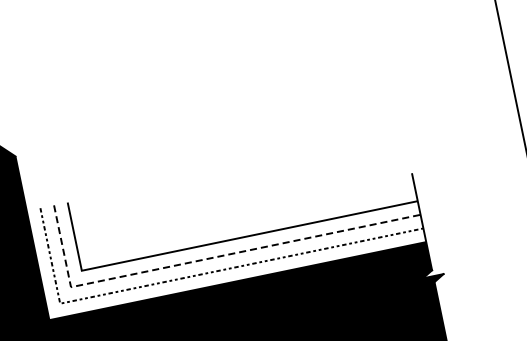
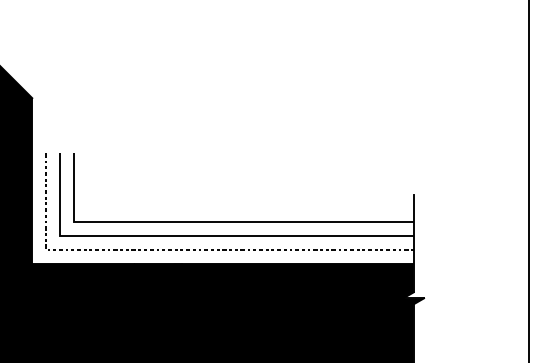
line: (204, 259) -> (194, 236), dashed -> solid

